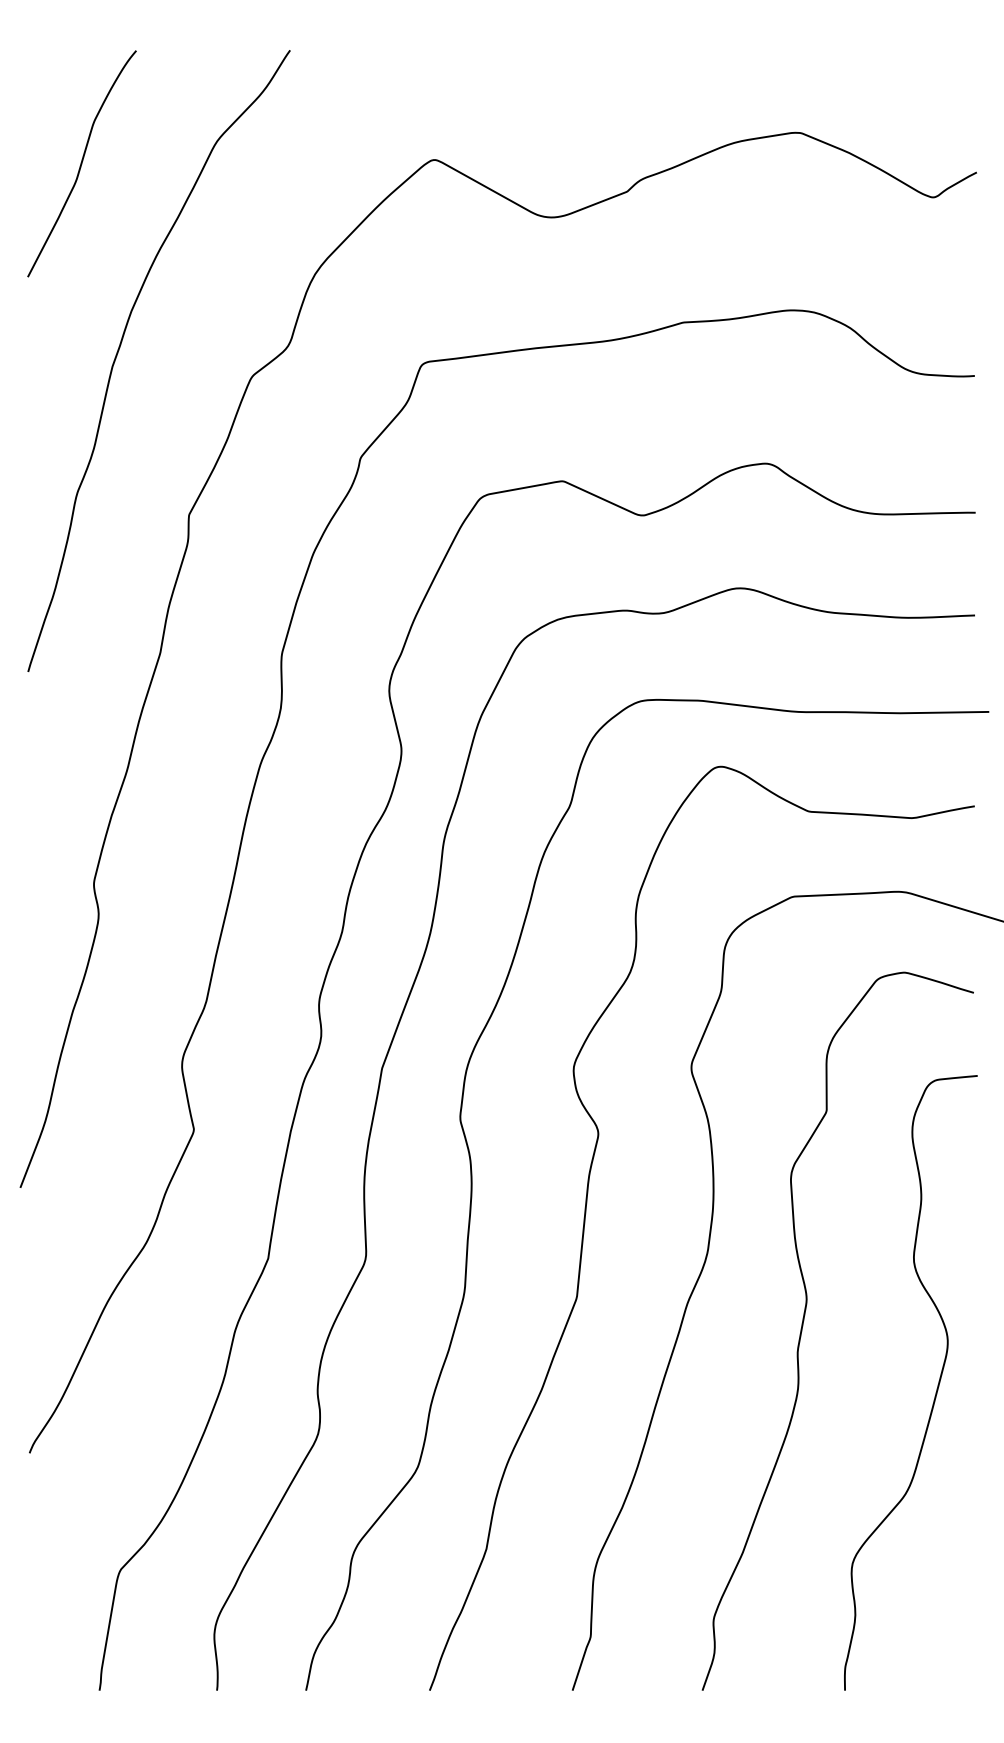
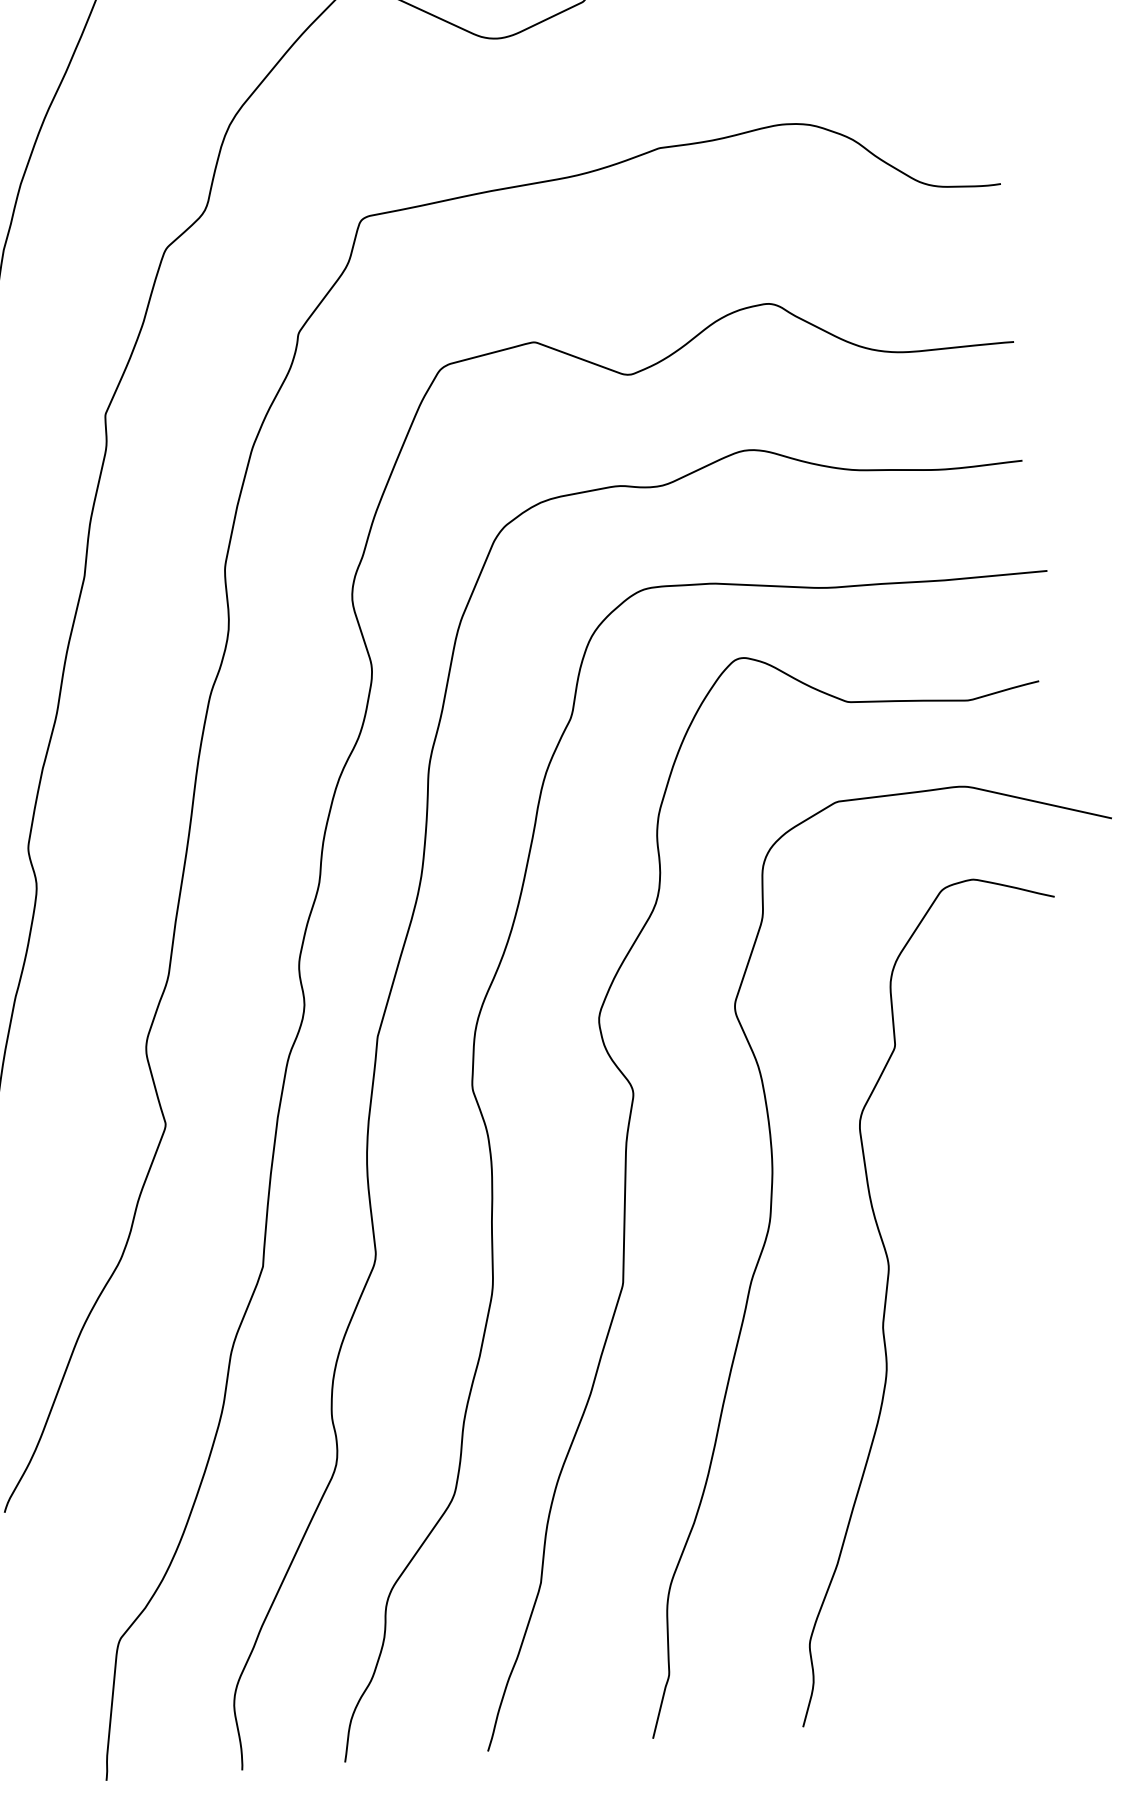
curve: (936, 1388) -> (1046, 1357), removed

